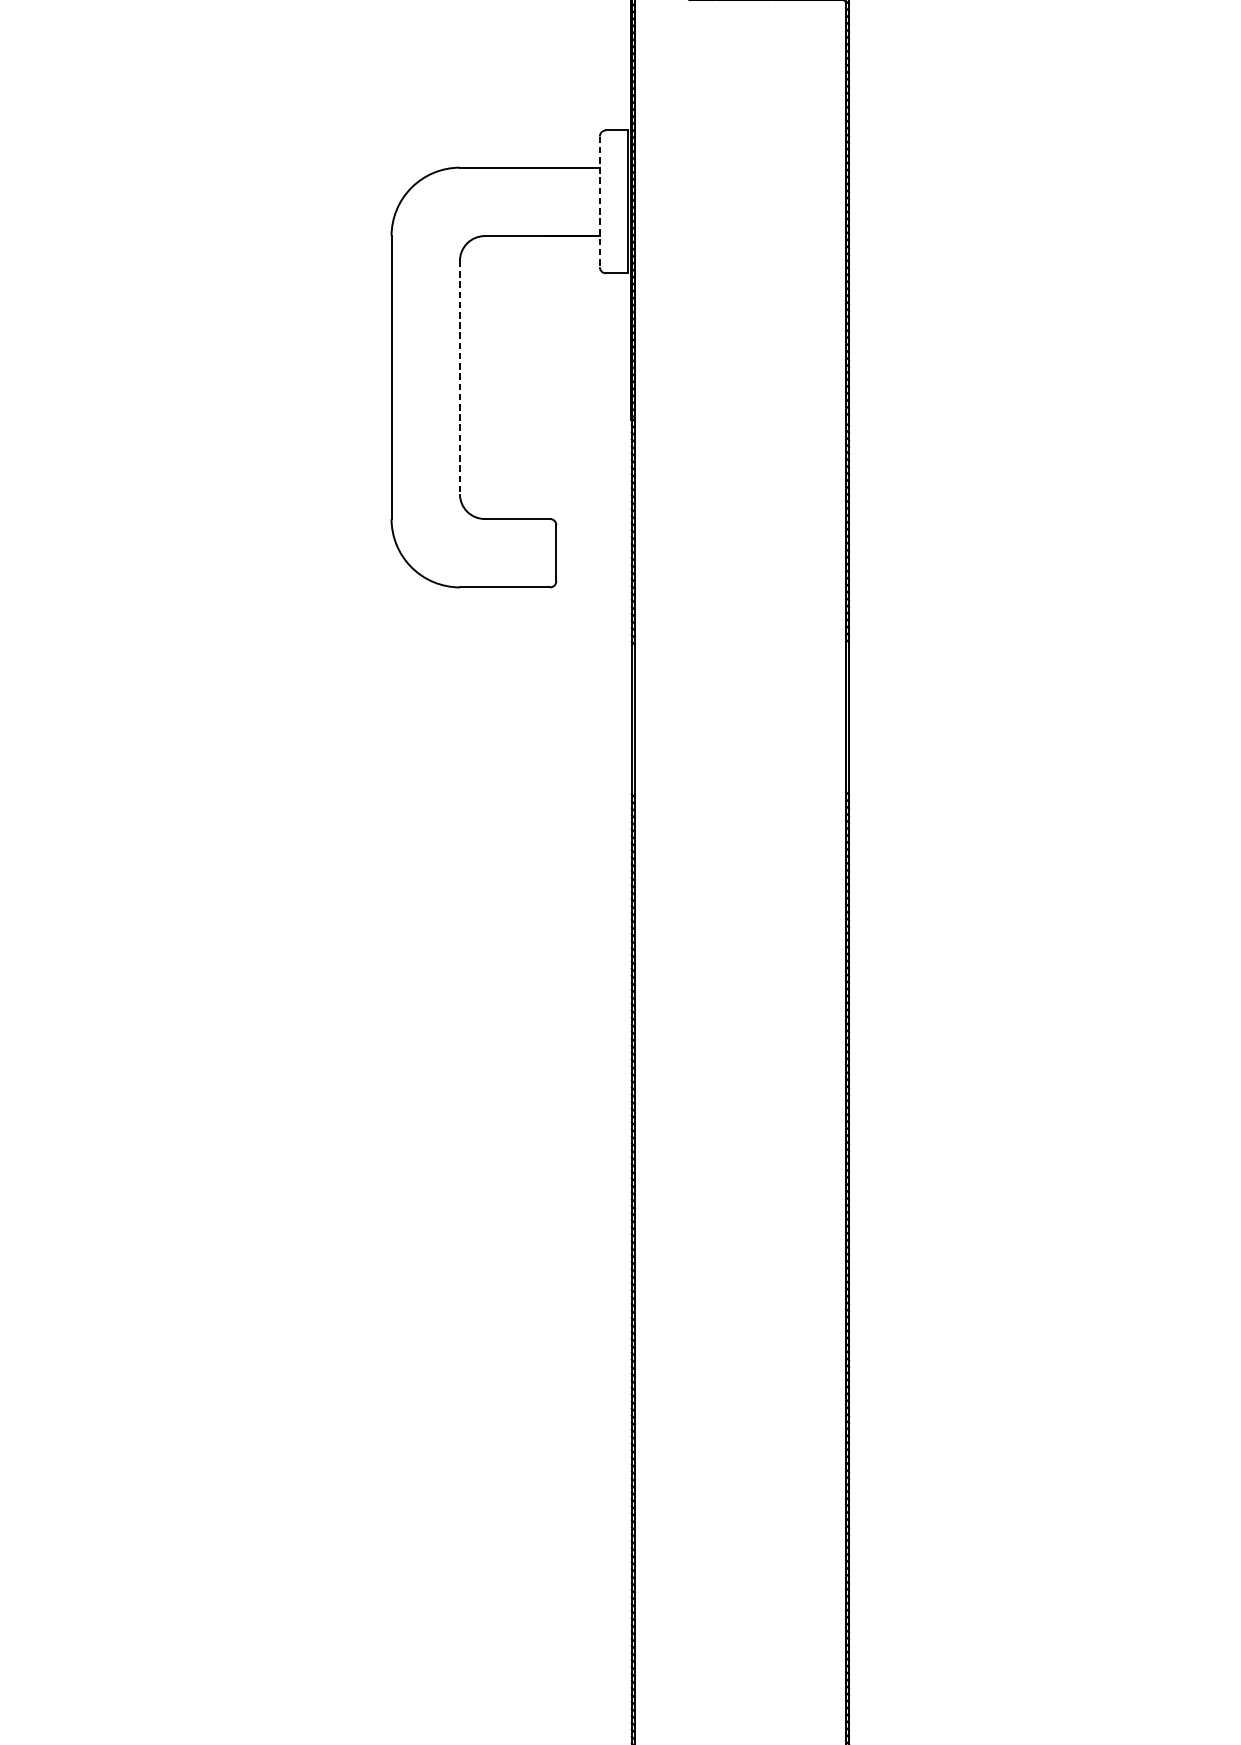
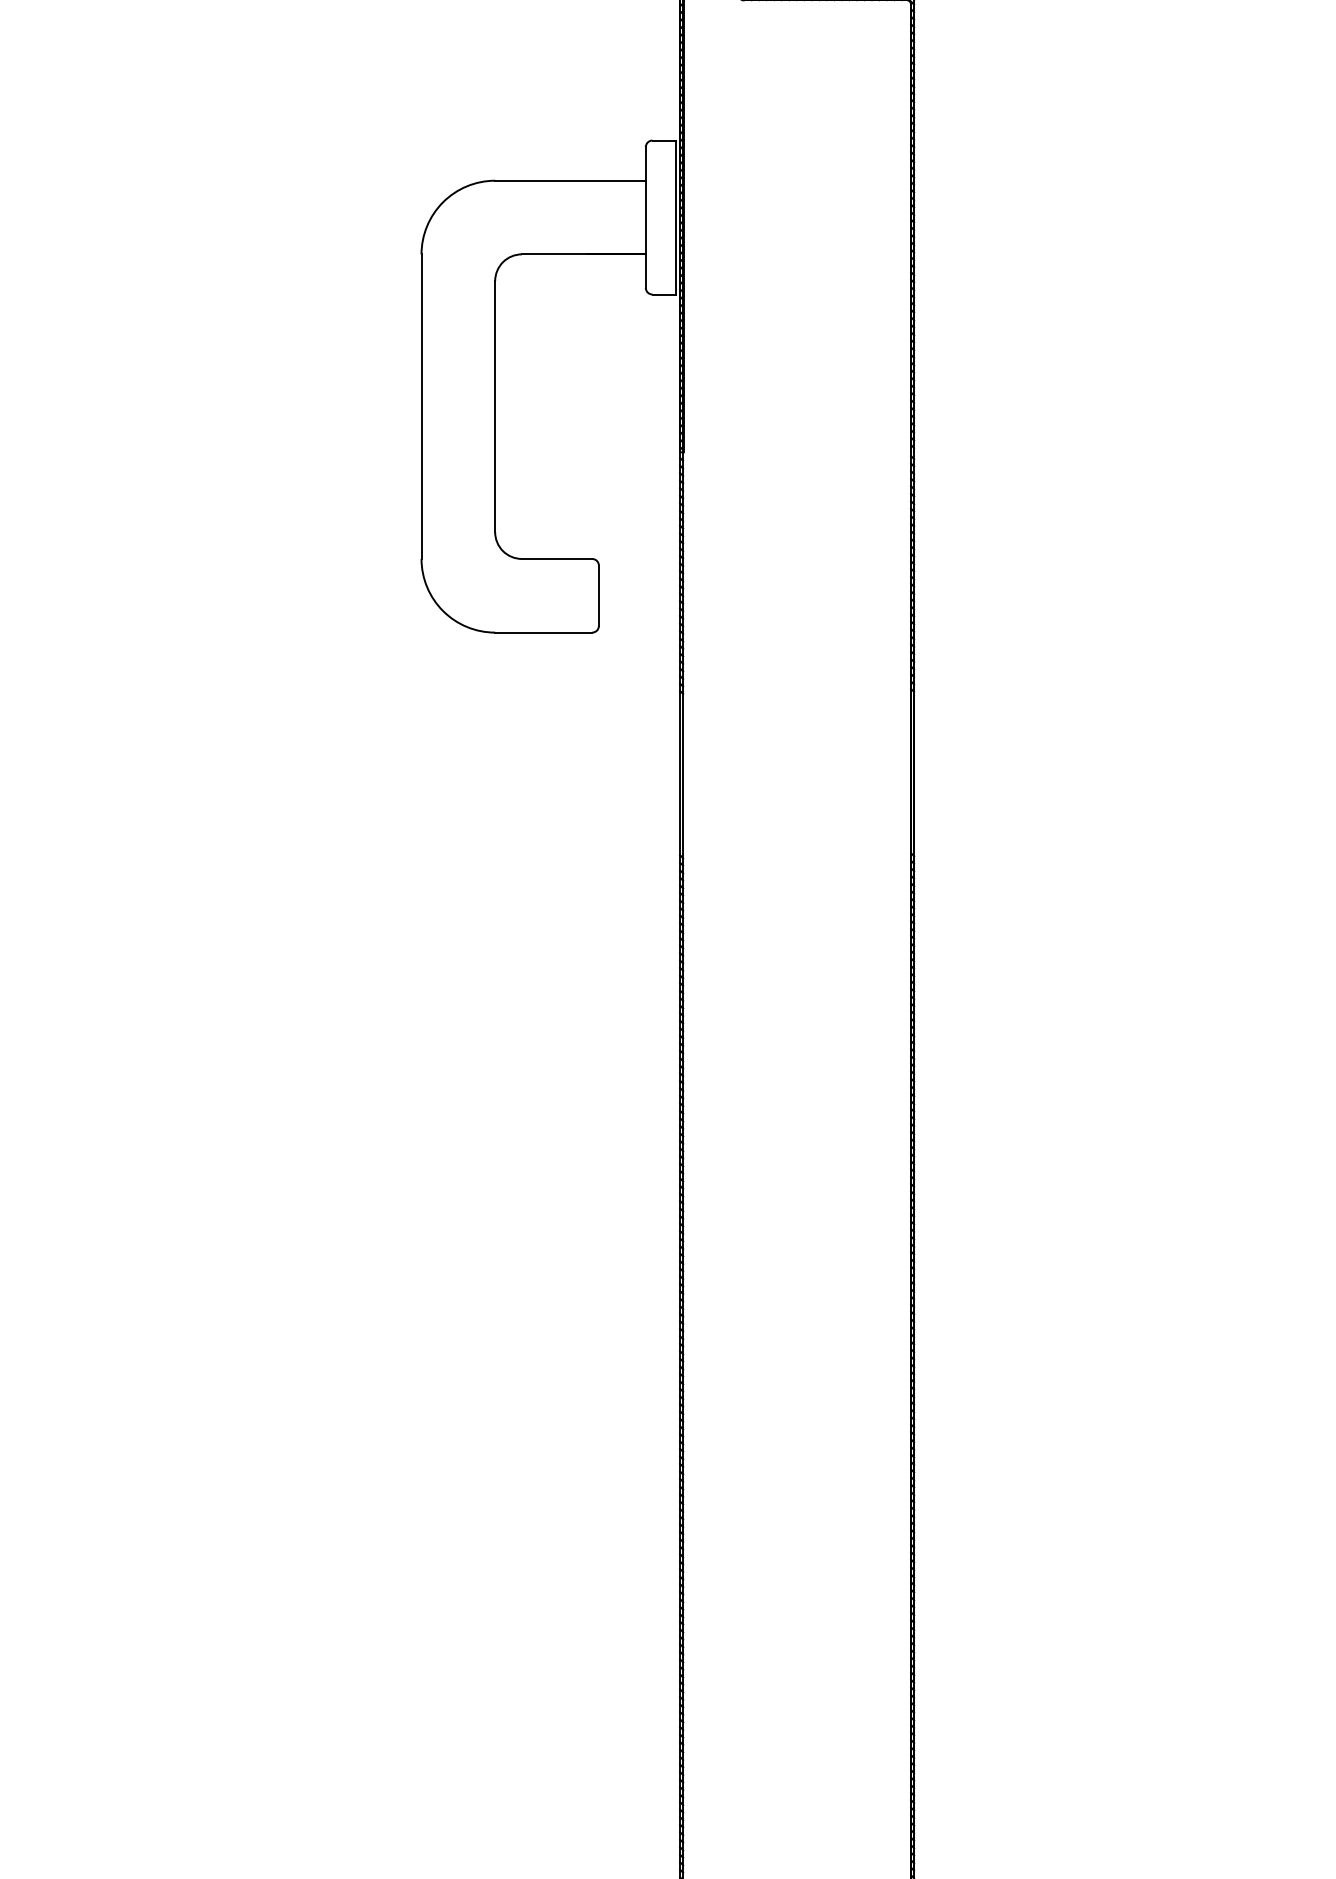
line: (599, 202) -> (645, 218), dashed -> solid
line: (460, 377) -> (495, 406), dashed -> solid

